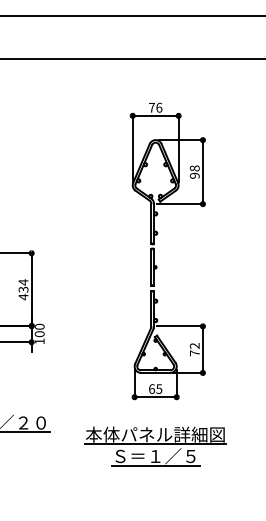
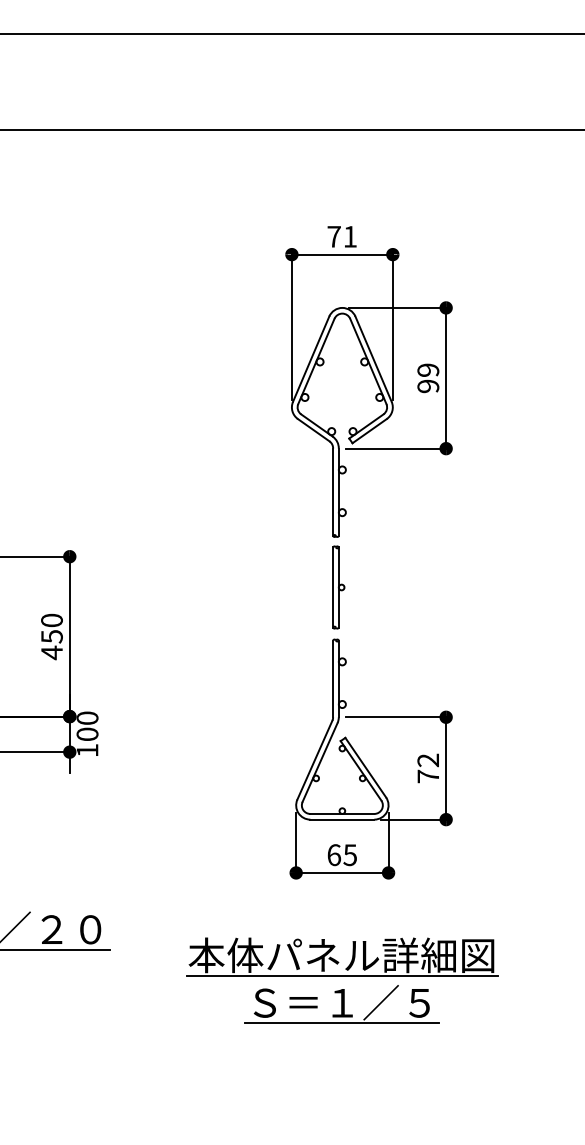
text: (159, 107) -> (350, 236), 76 -> 71
text: (194, 168) -> (427, 370), 98 -> 99
text: (23, 285) -> (51, 627), 434 -> 450

